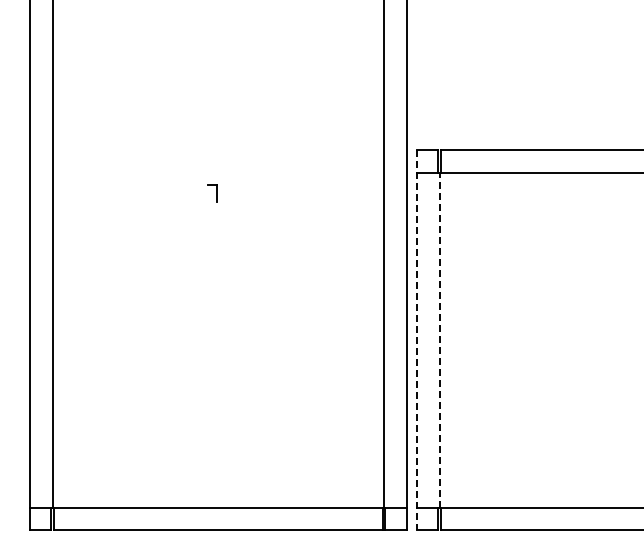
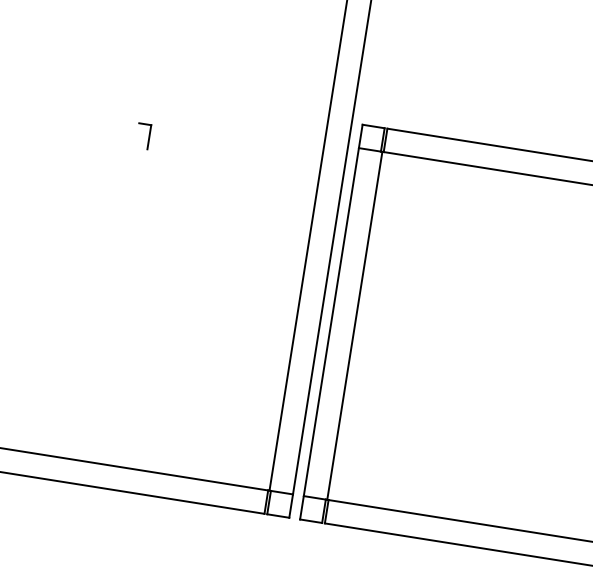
part: (212, 193) -> (143, 136), size x1.43
line: (416, 340) -> (330, 322), dashed -> solid
line: (439, 340) -> (354, 326), dashed -> solid

